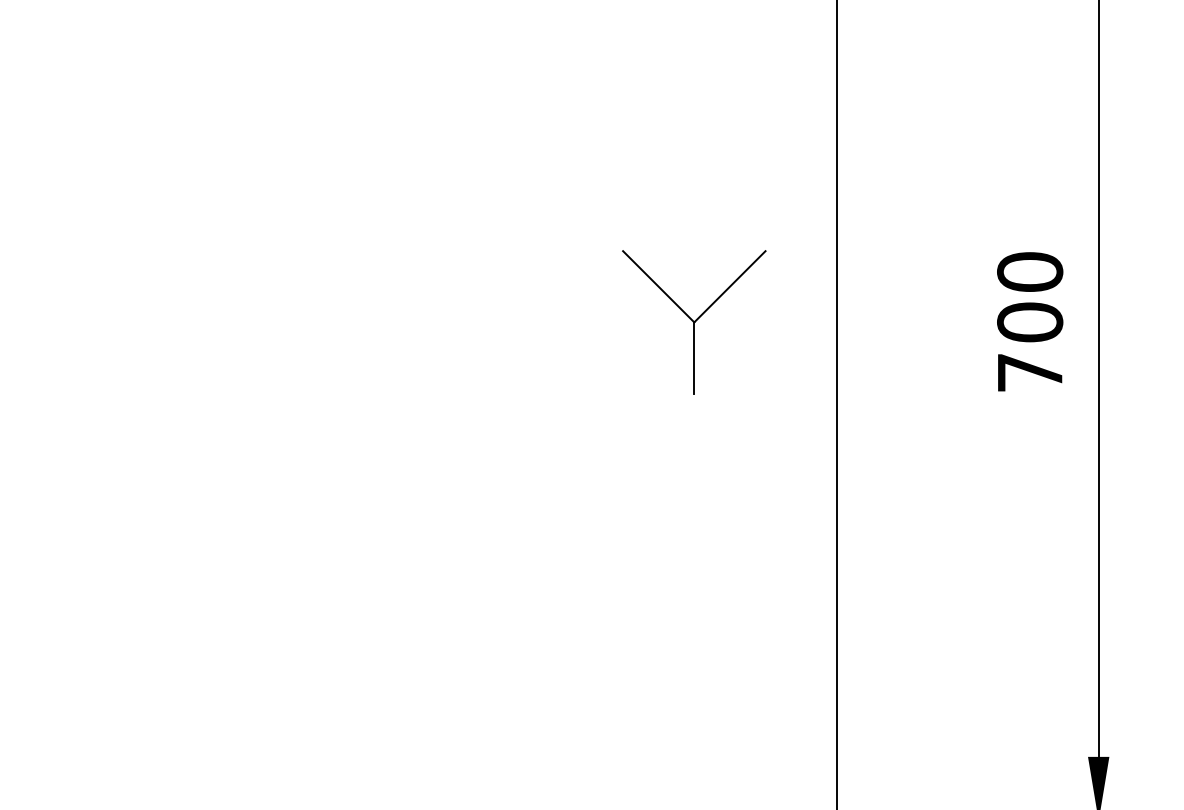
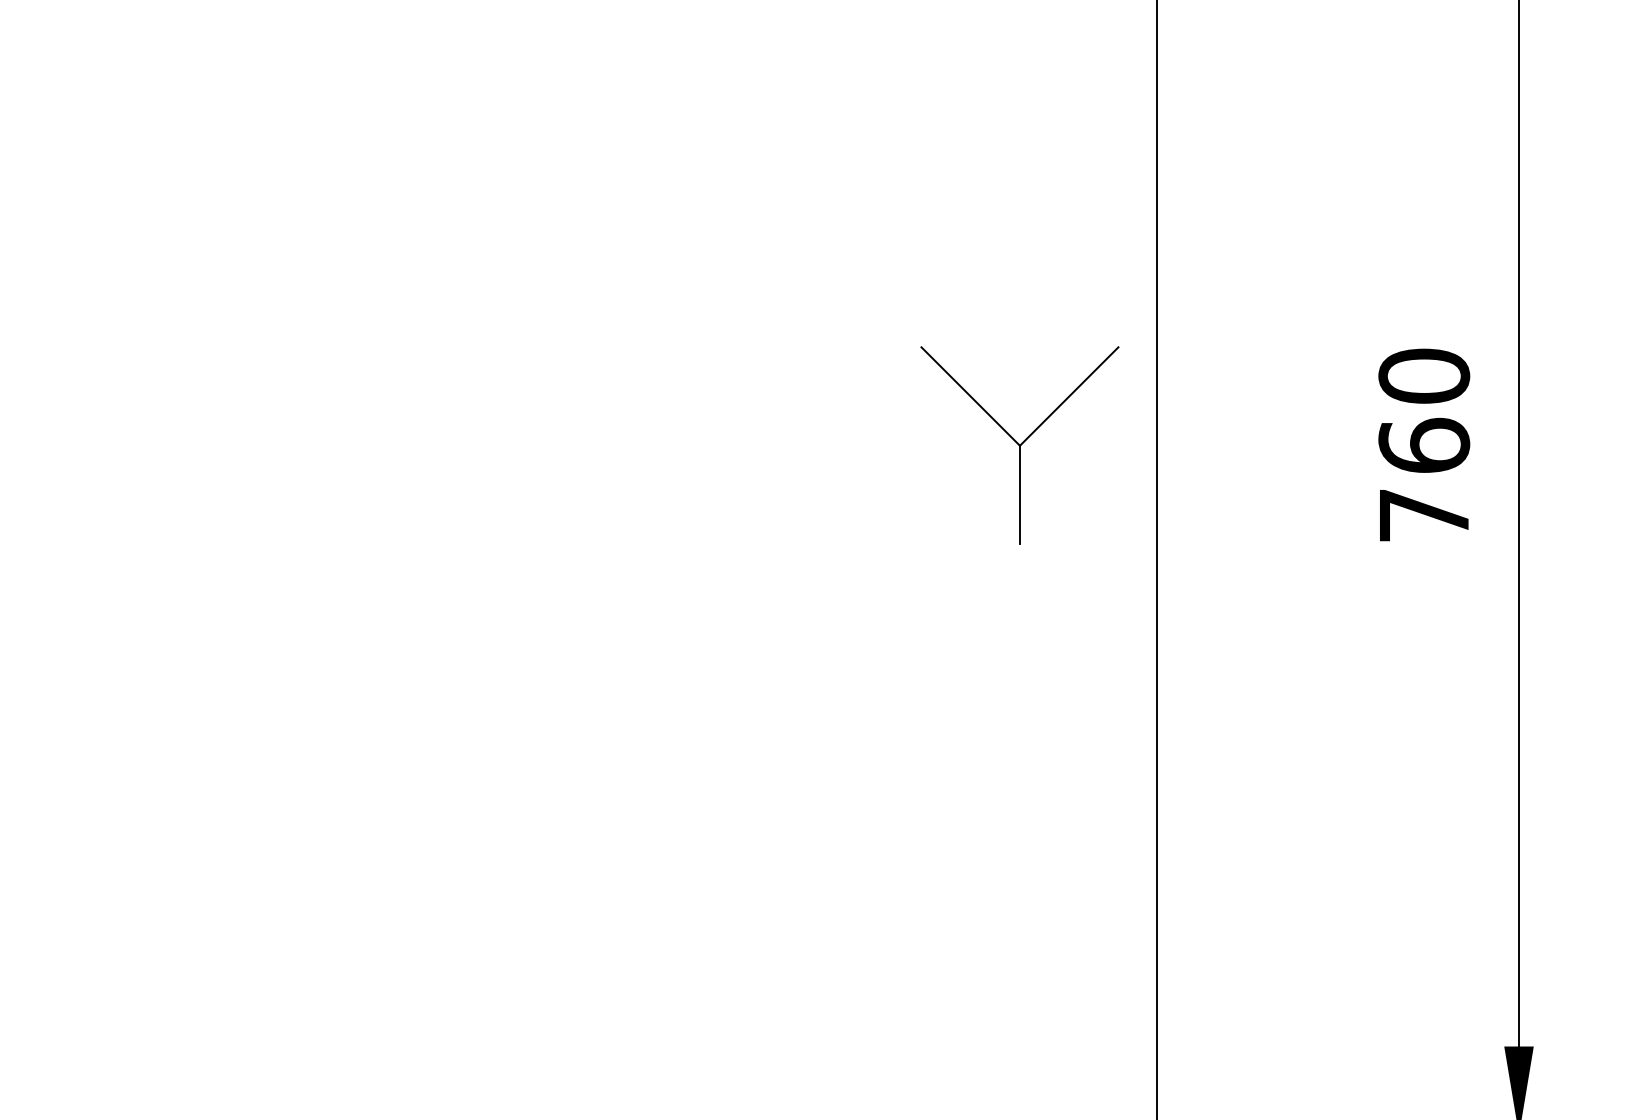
part: (693, 322) -> (1019, 445), moved
text: (1030, 322) -> (1424, 445), 700 -> 760

